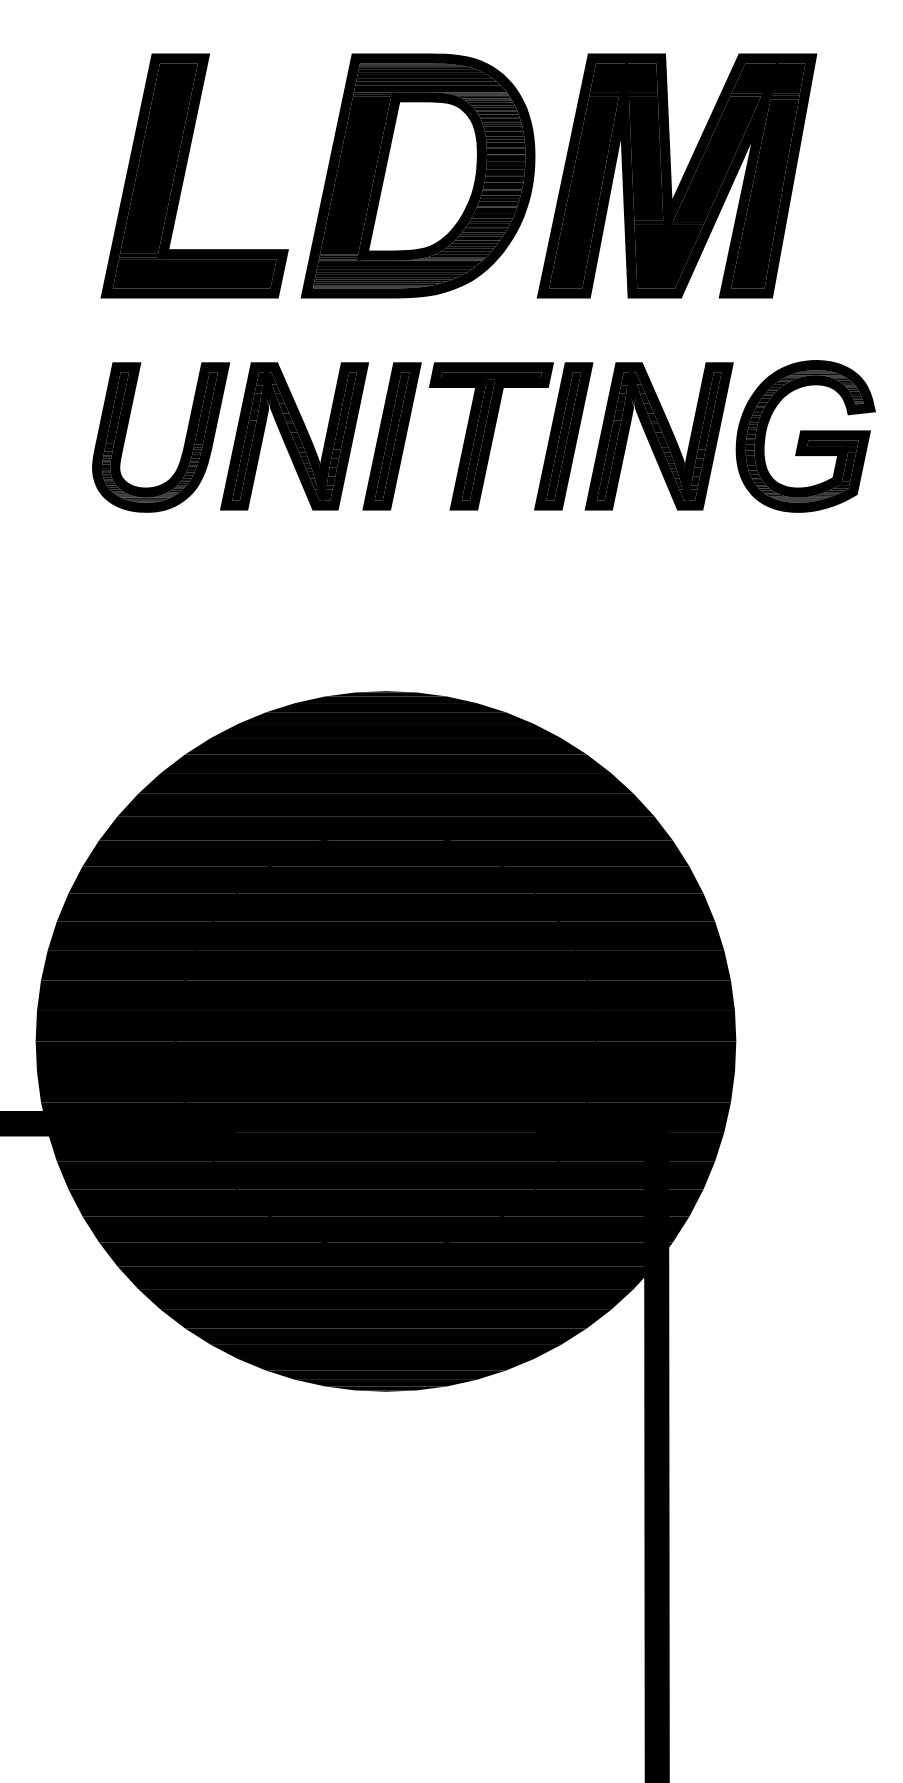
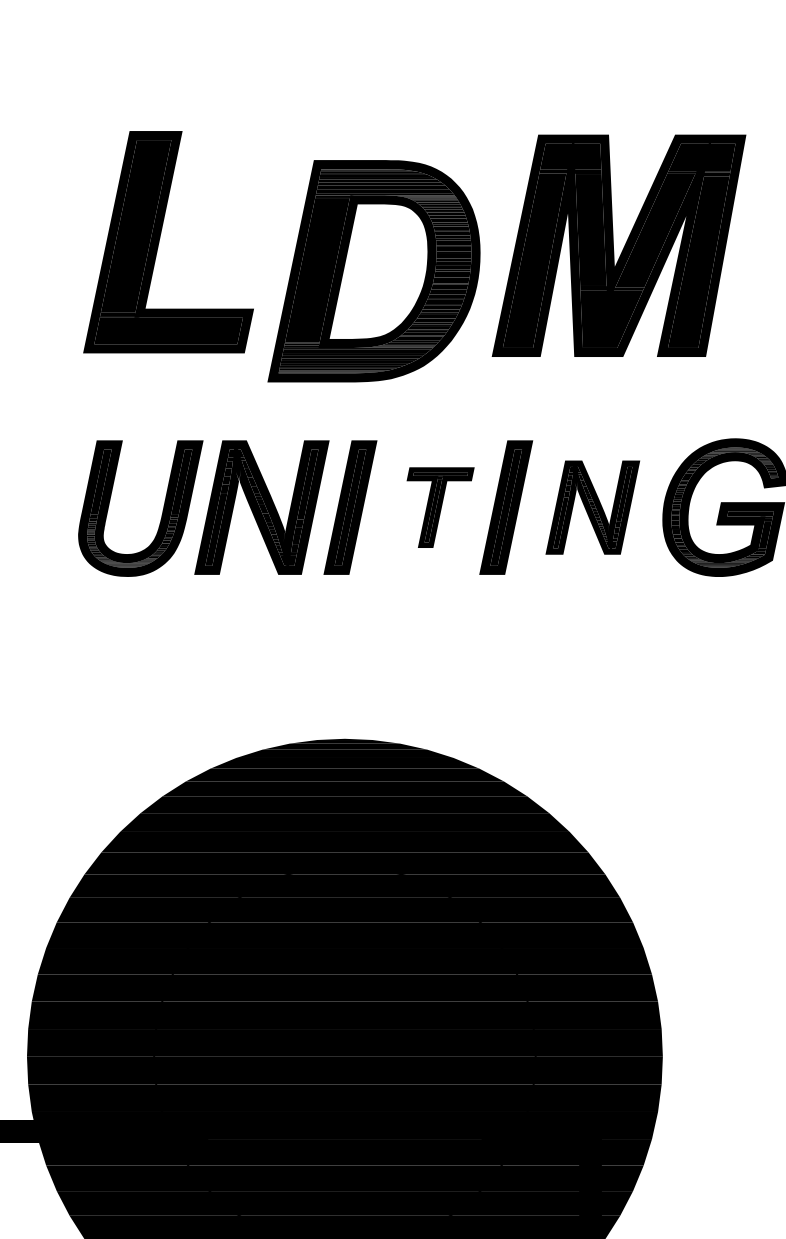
part: (185, 173) -> (160, 239), moved
part: (677, 175) -> (619, 245), moved
part: (491, 436) -> (440, 507), size x0.6
part: (658, 436) -> (592, 507), size x0.7

